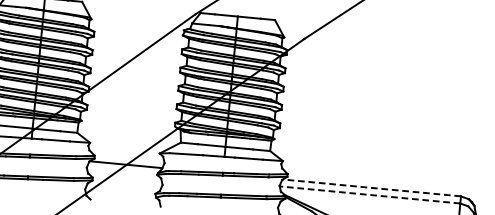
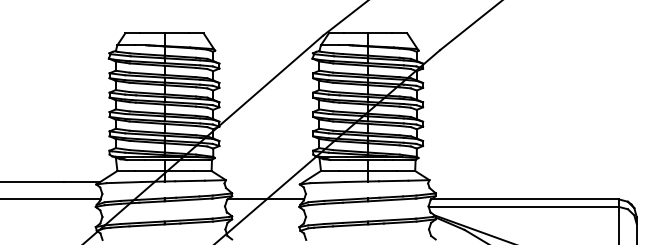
line: (371, 187) -> (524, 199), dashed -> solid
line: (369, 195) -> (523, 207), dashed -> solid

